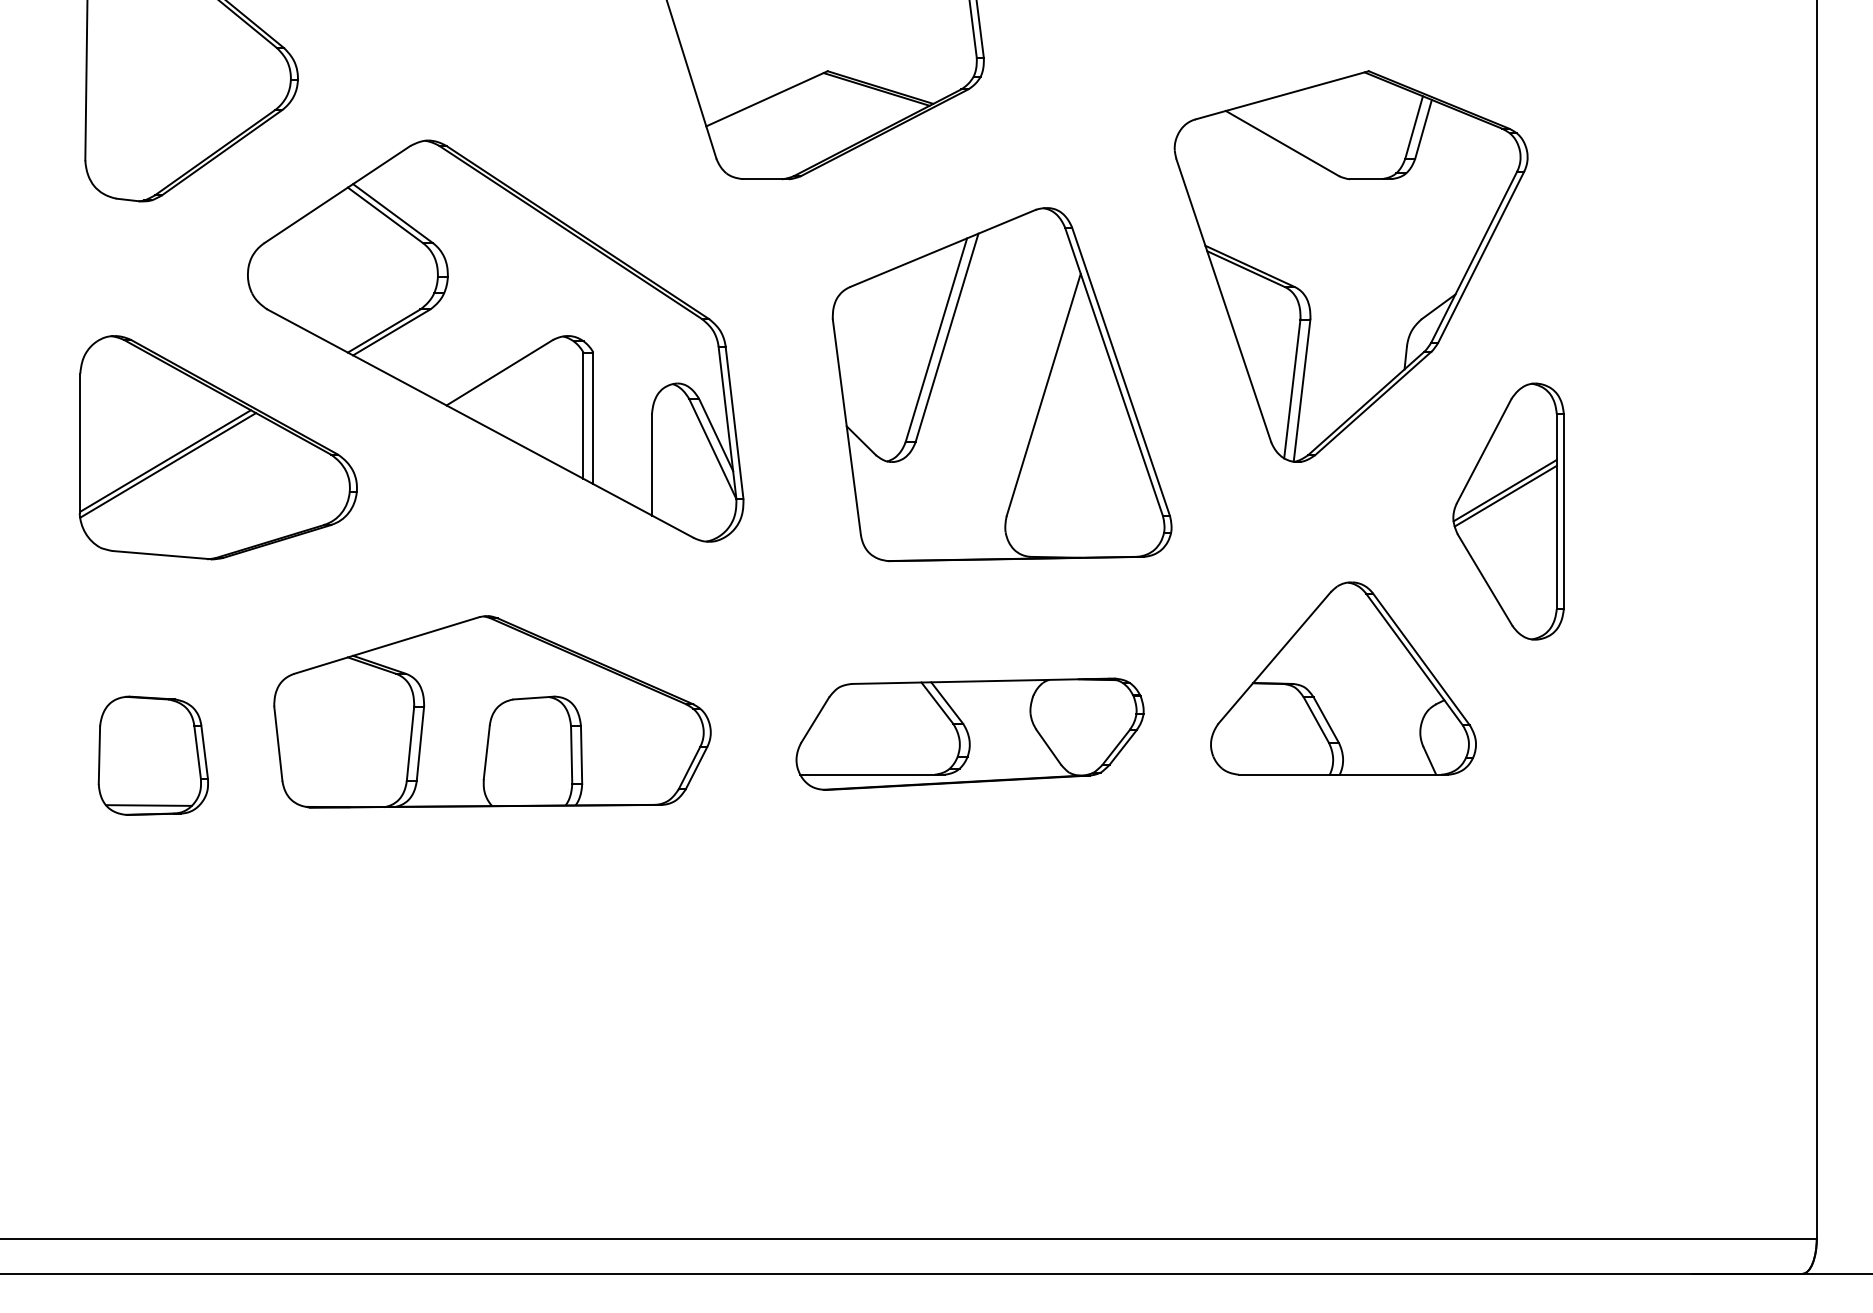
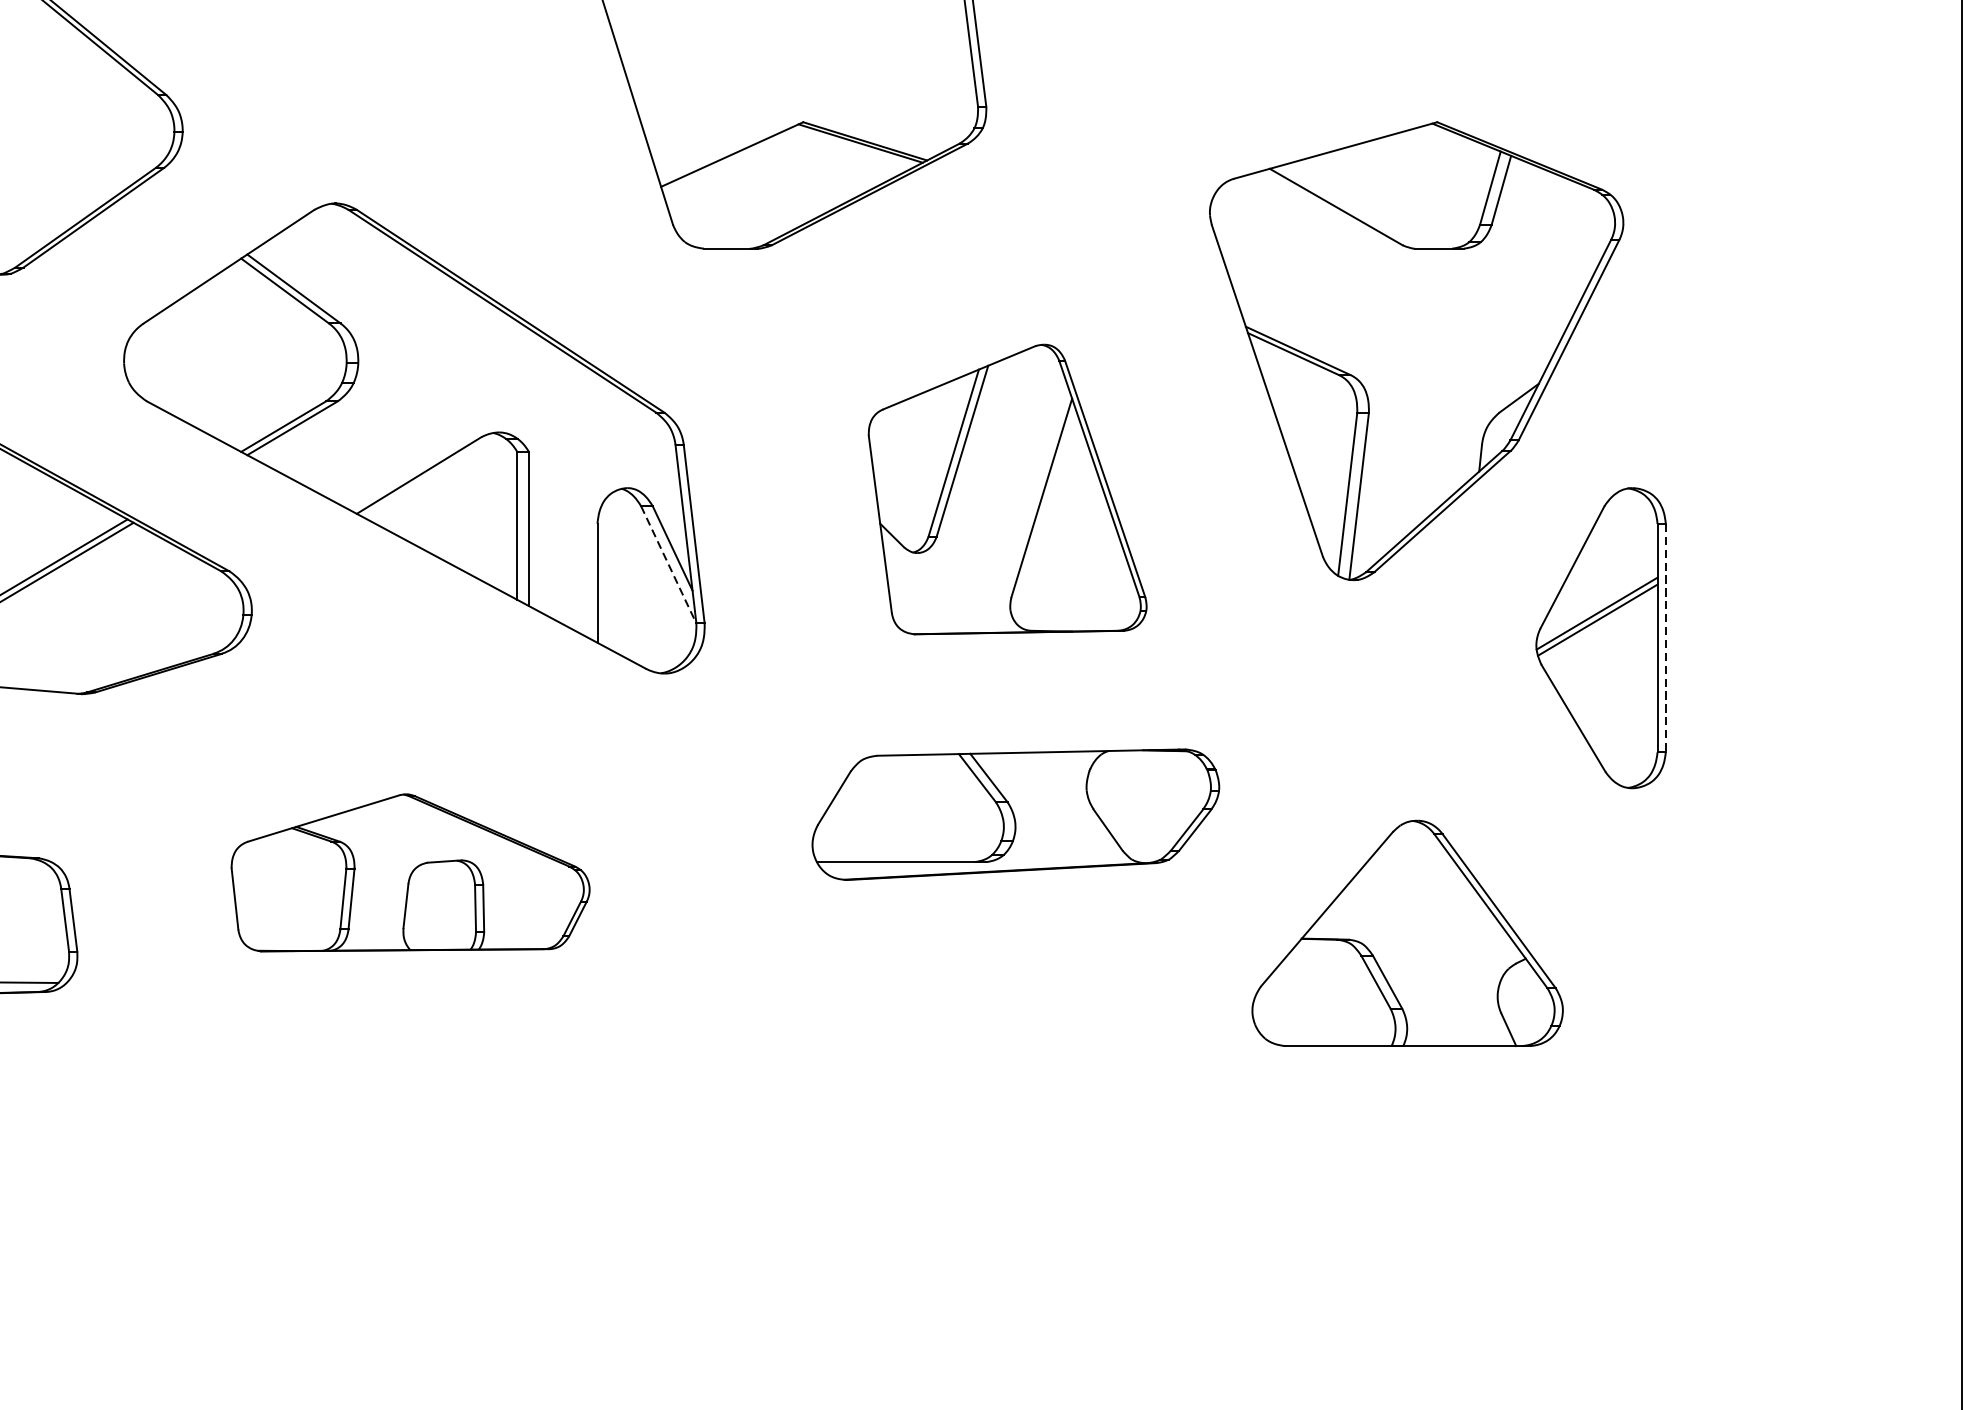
part: (1001, 384) -> (1006, 489), size x0.7
line: (713, 449) -> (669, 565), solid -> dashed
line: (1563, 511) -> (1665, 638), solid -> dashed
part: (1343, 678) -> (1407, 933), moved
part: (492, 711) -> (410, 872), size x0.7
part: (969, 733) -> (1015, 813), moved

